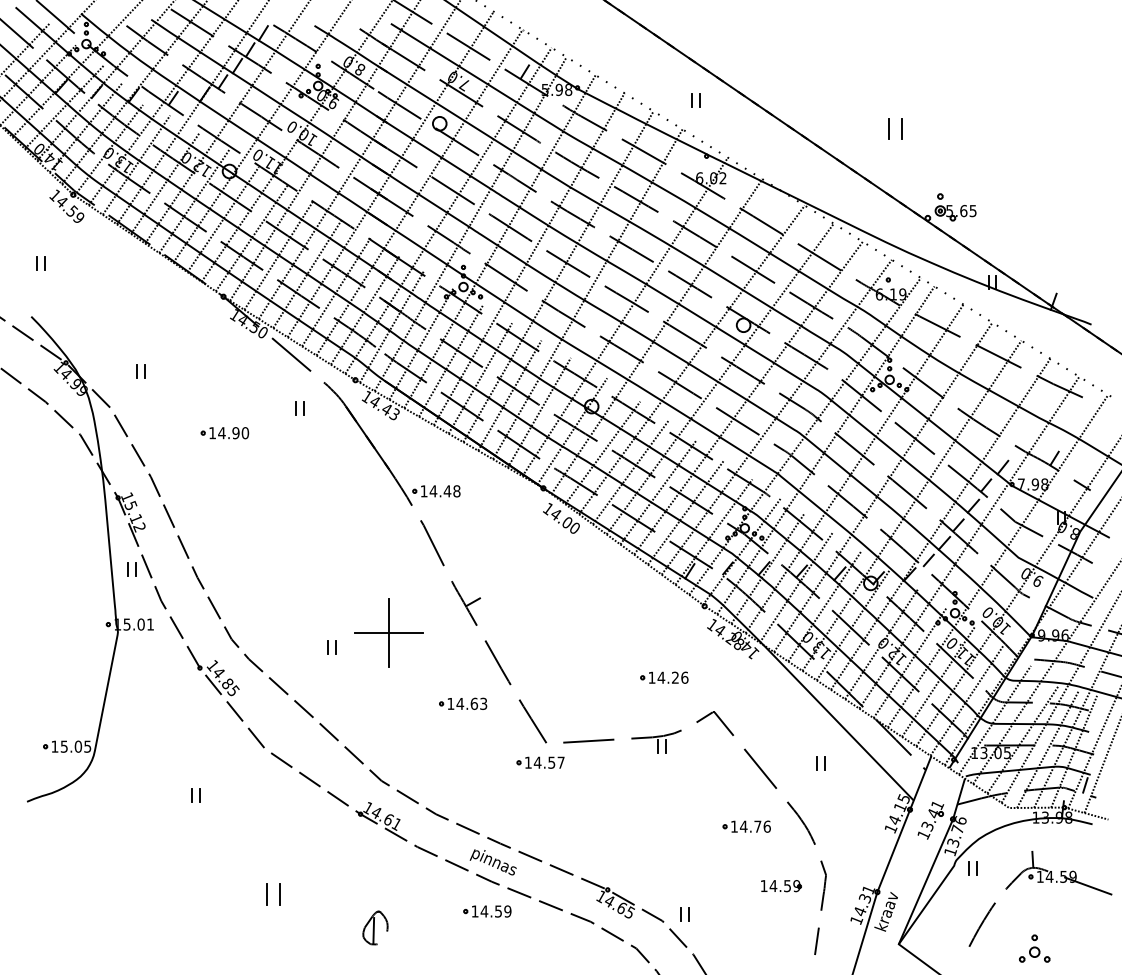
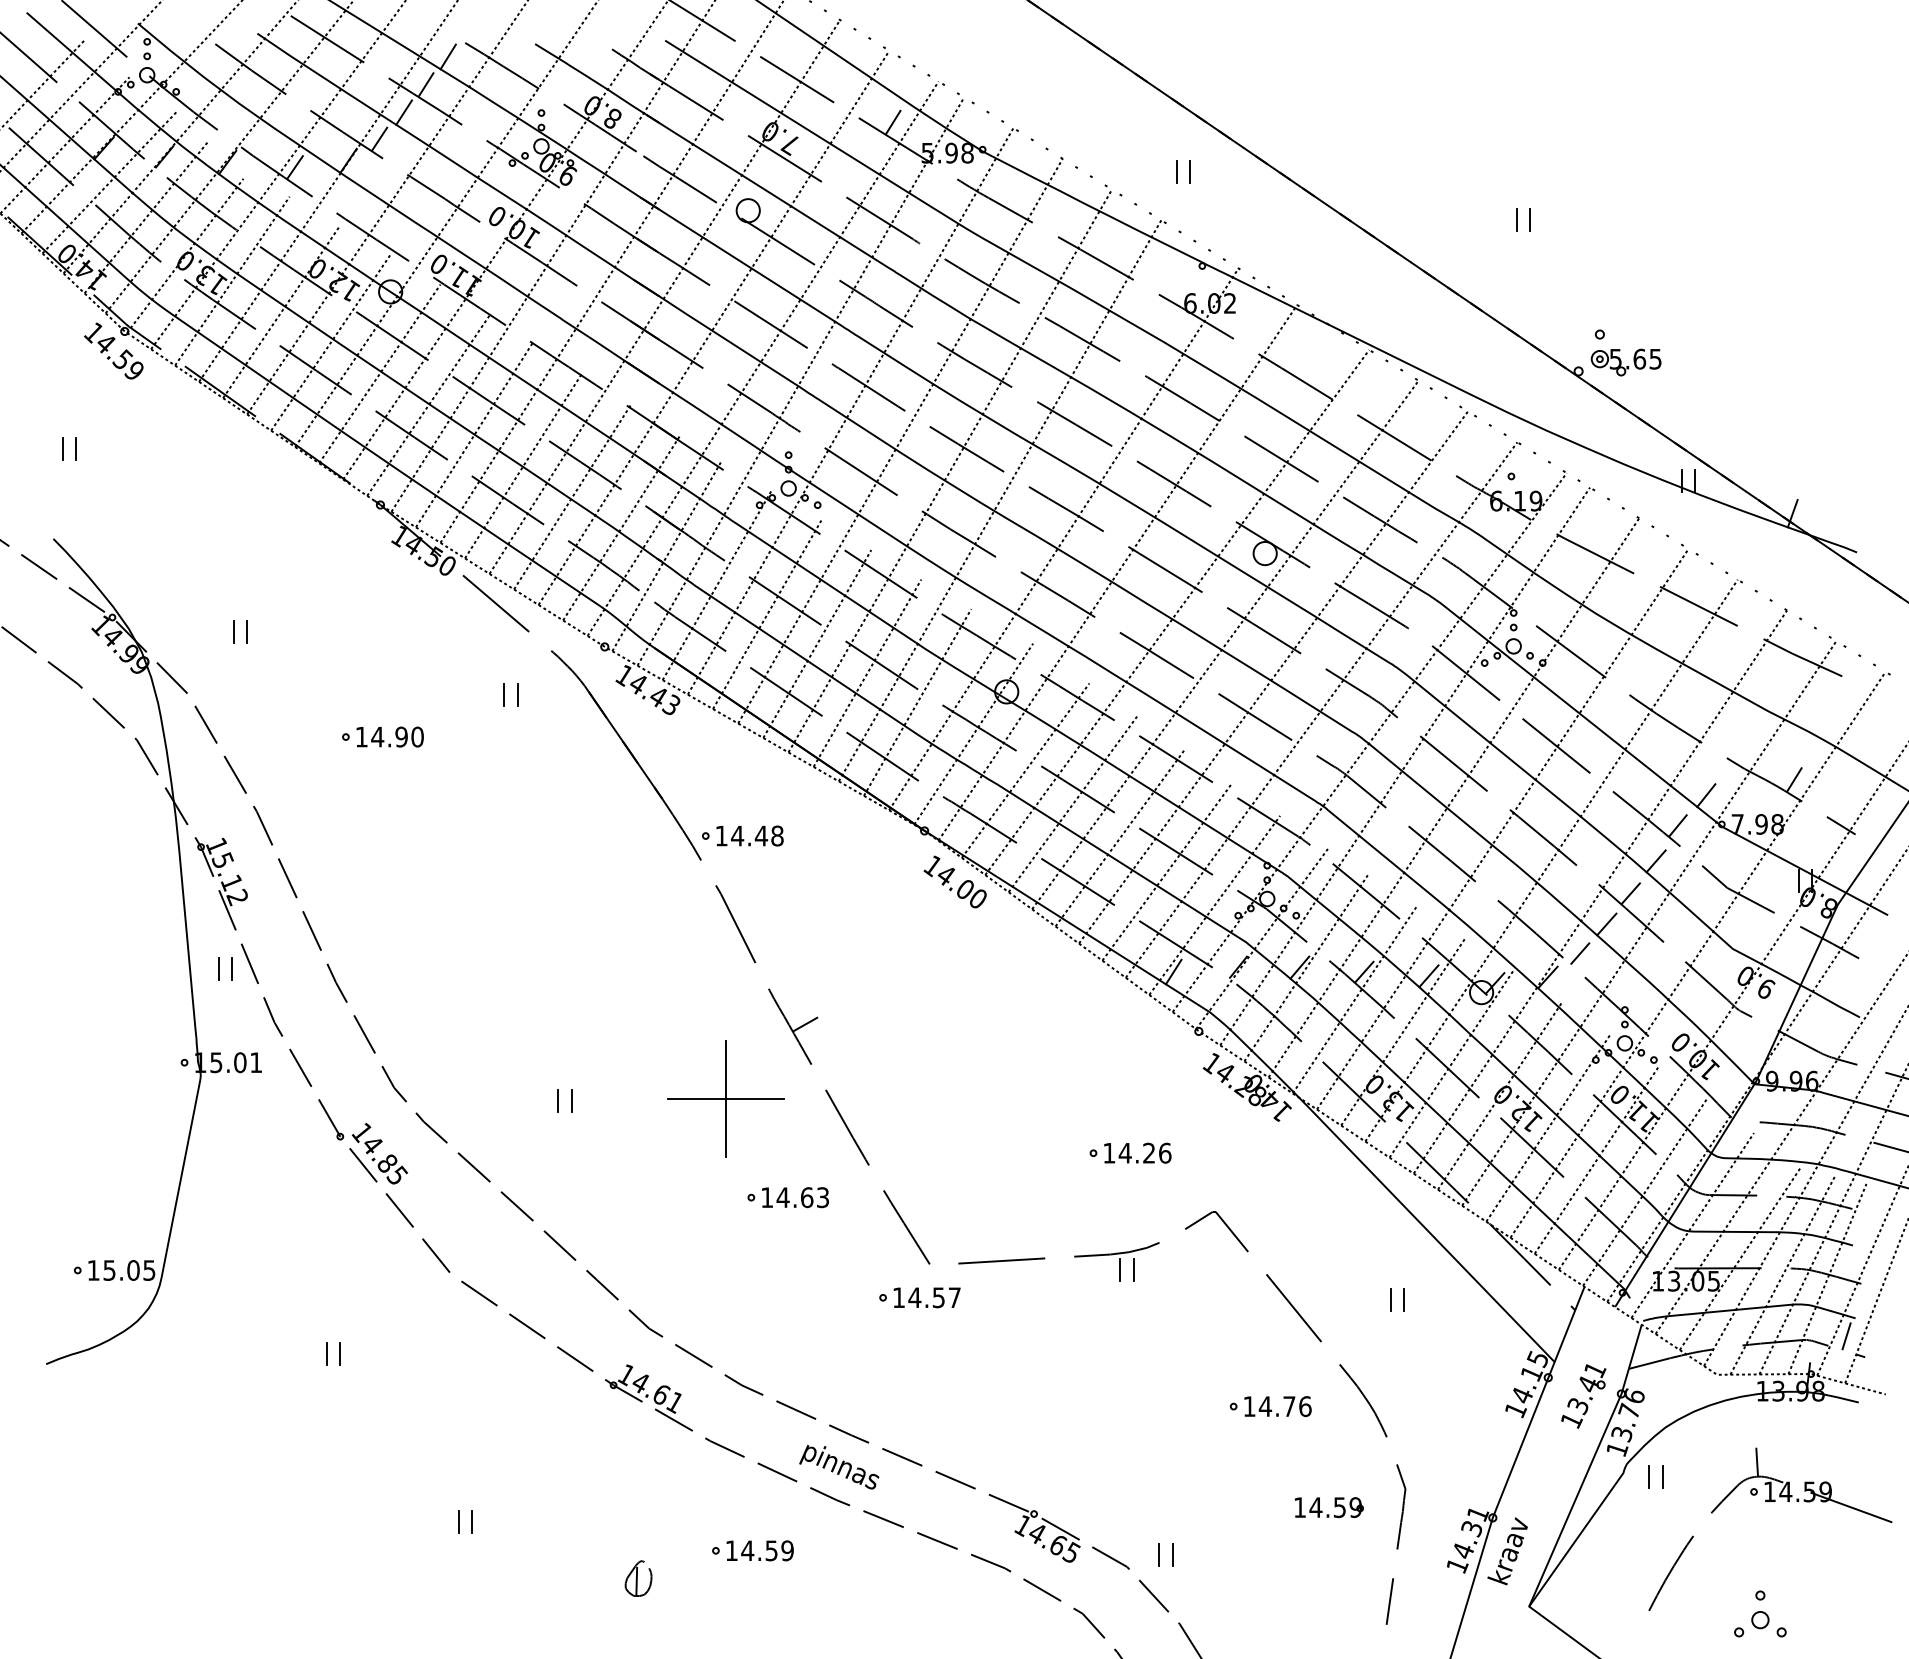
part: (894, 129) -> (1521, 220), size x0.62
part: (388, 632) -> (725, 1098), moved
part: (273, 894) -> (465, 1521), size x0.62
part: (487, 911) -> (752, 1550), moved
part: (374, 927) -> (637, 1578), size x0.62

